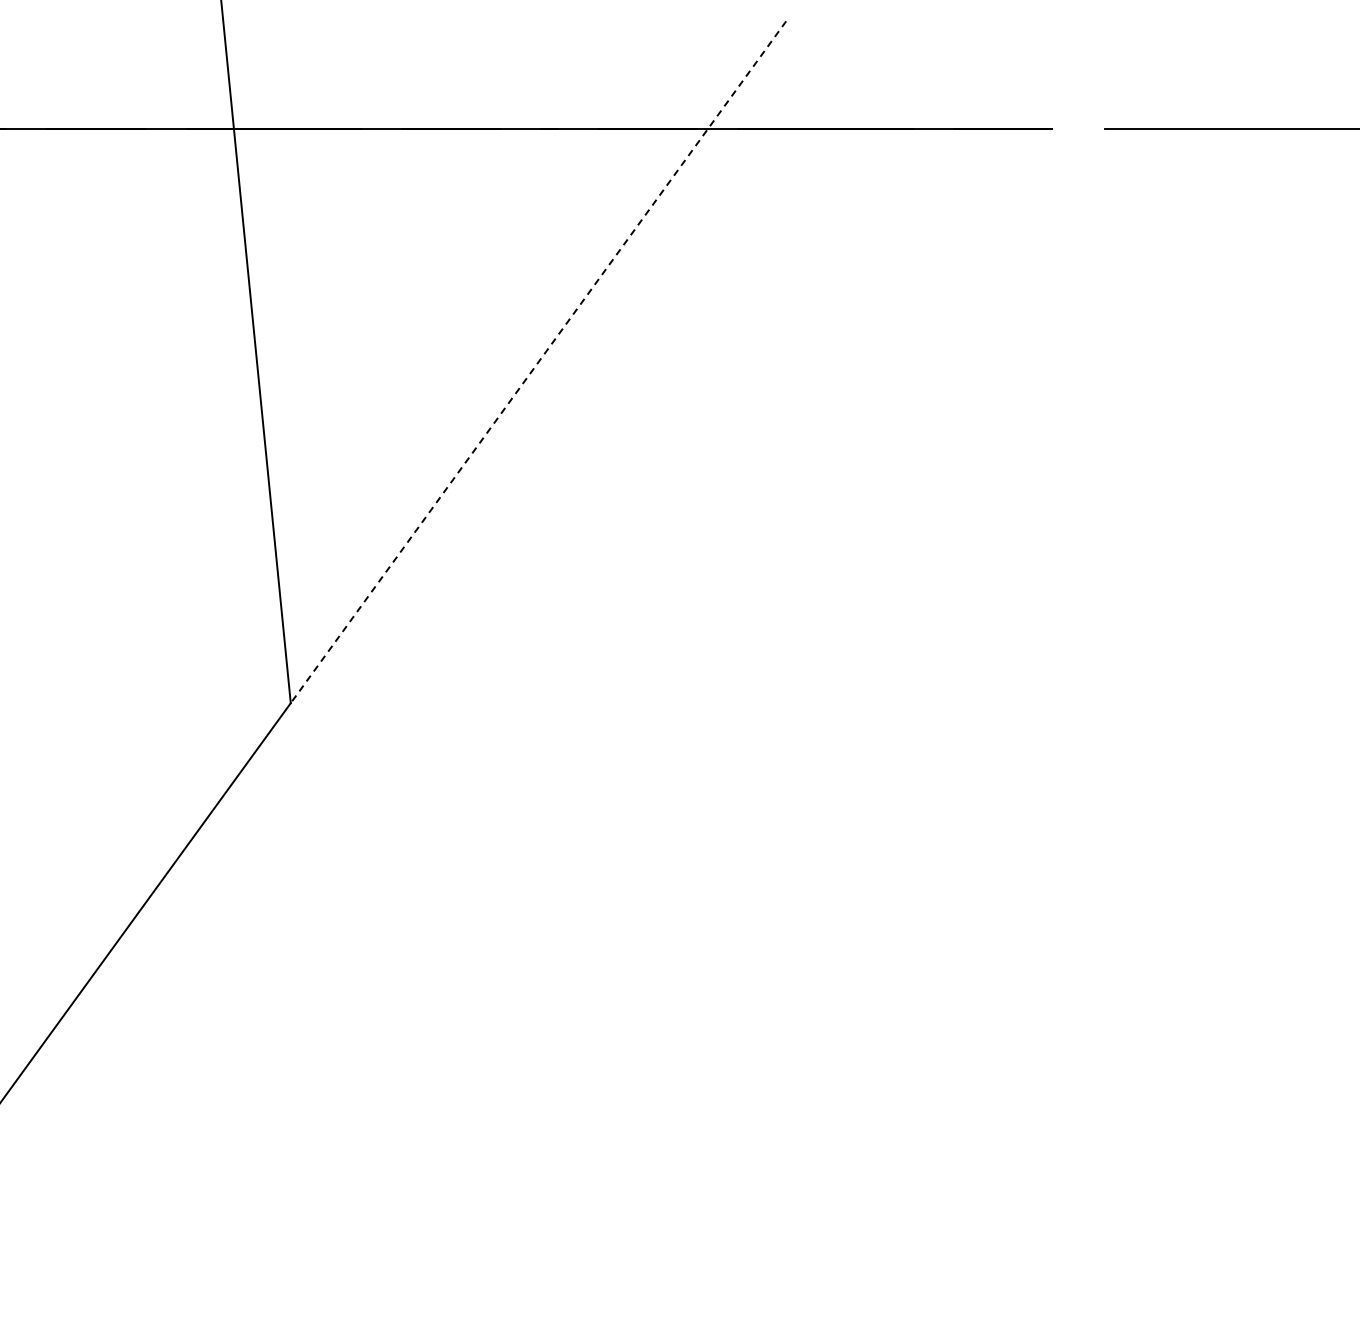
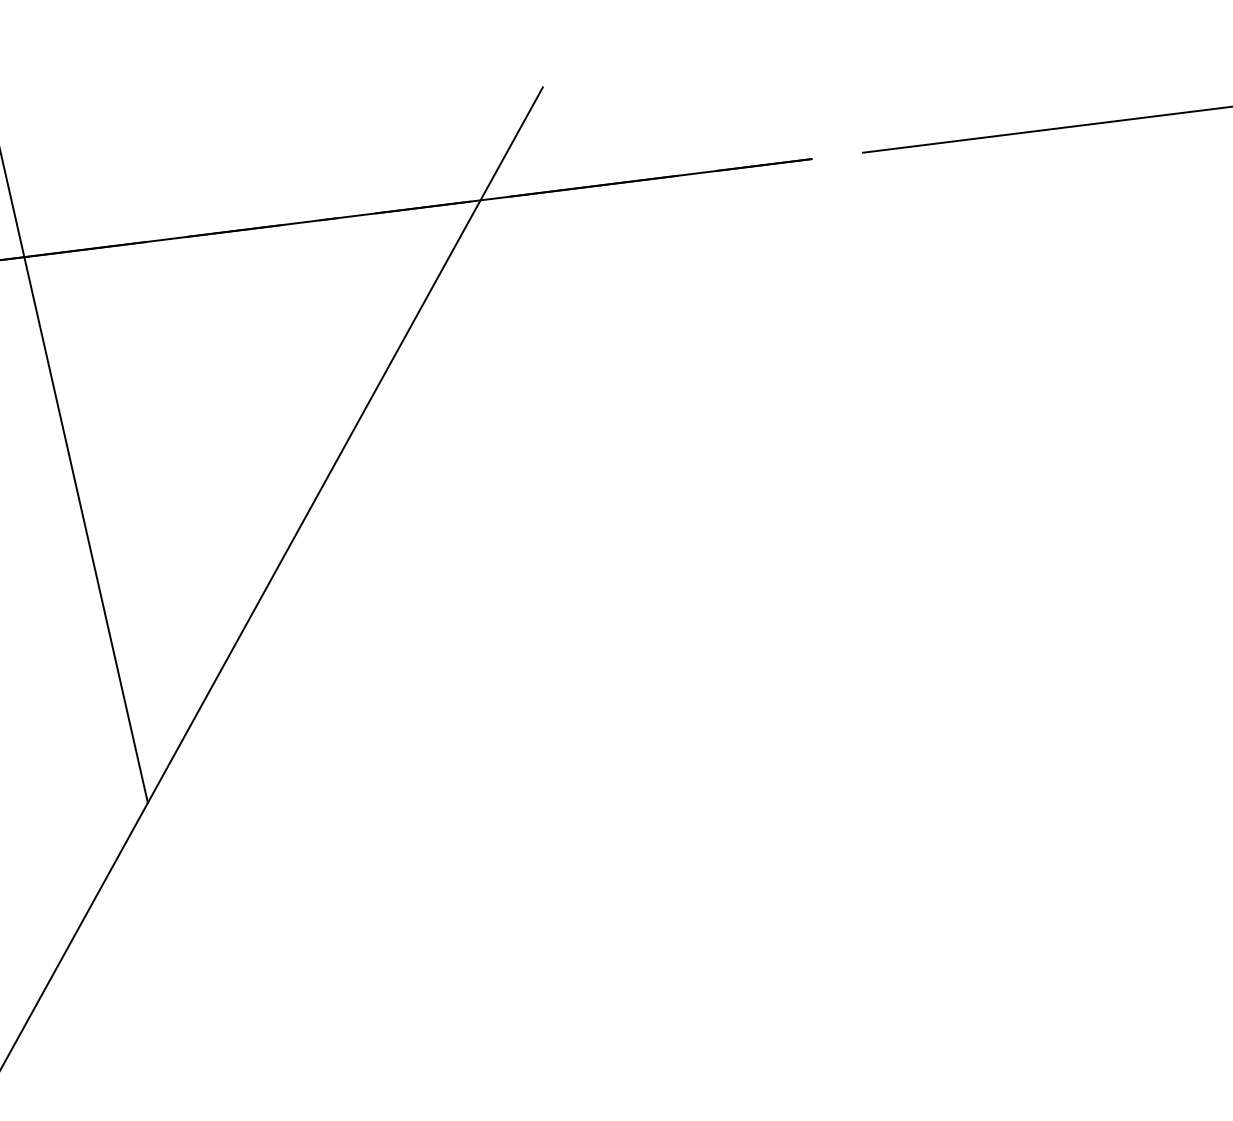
line: (538, 362) -> (345, 445), dashed -> solid

